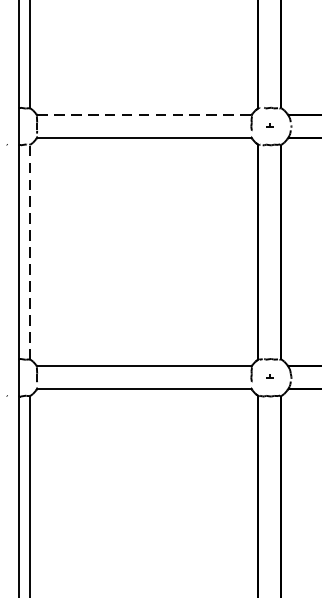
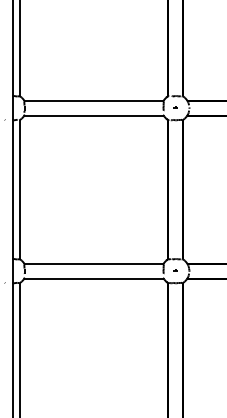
line: (145, 114) -> (94, 100), dashed -> solid
line: (31, 251) -> (20, 189), dashed -> solid

